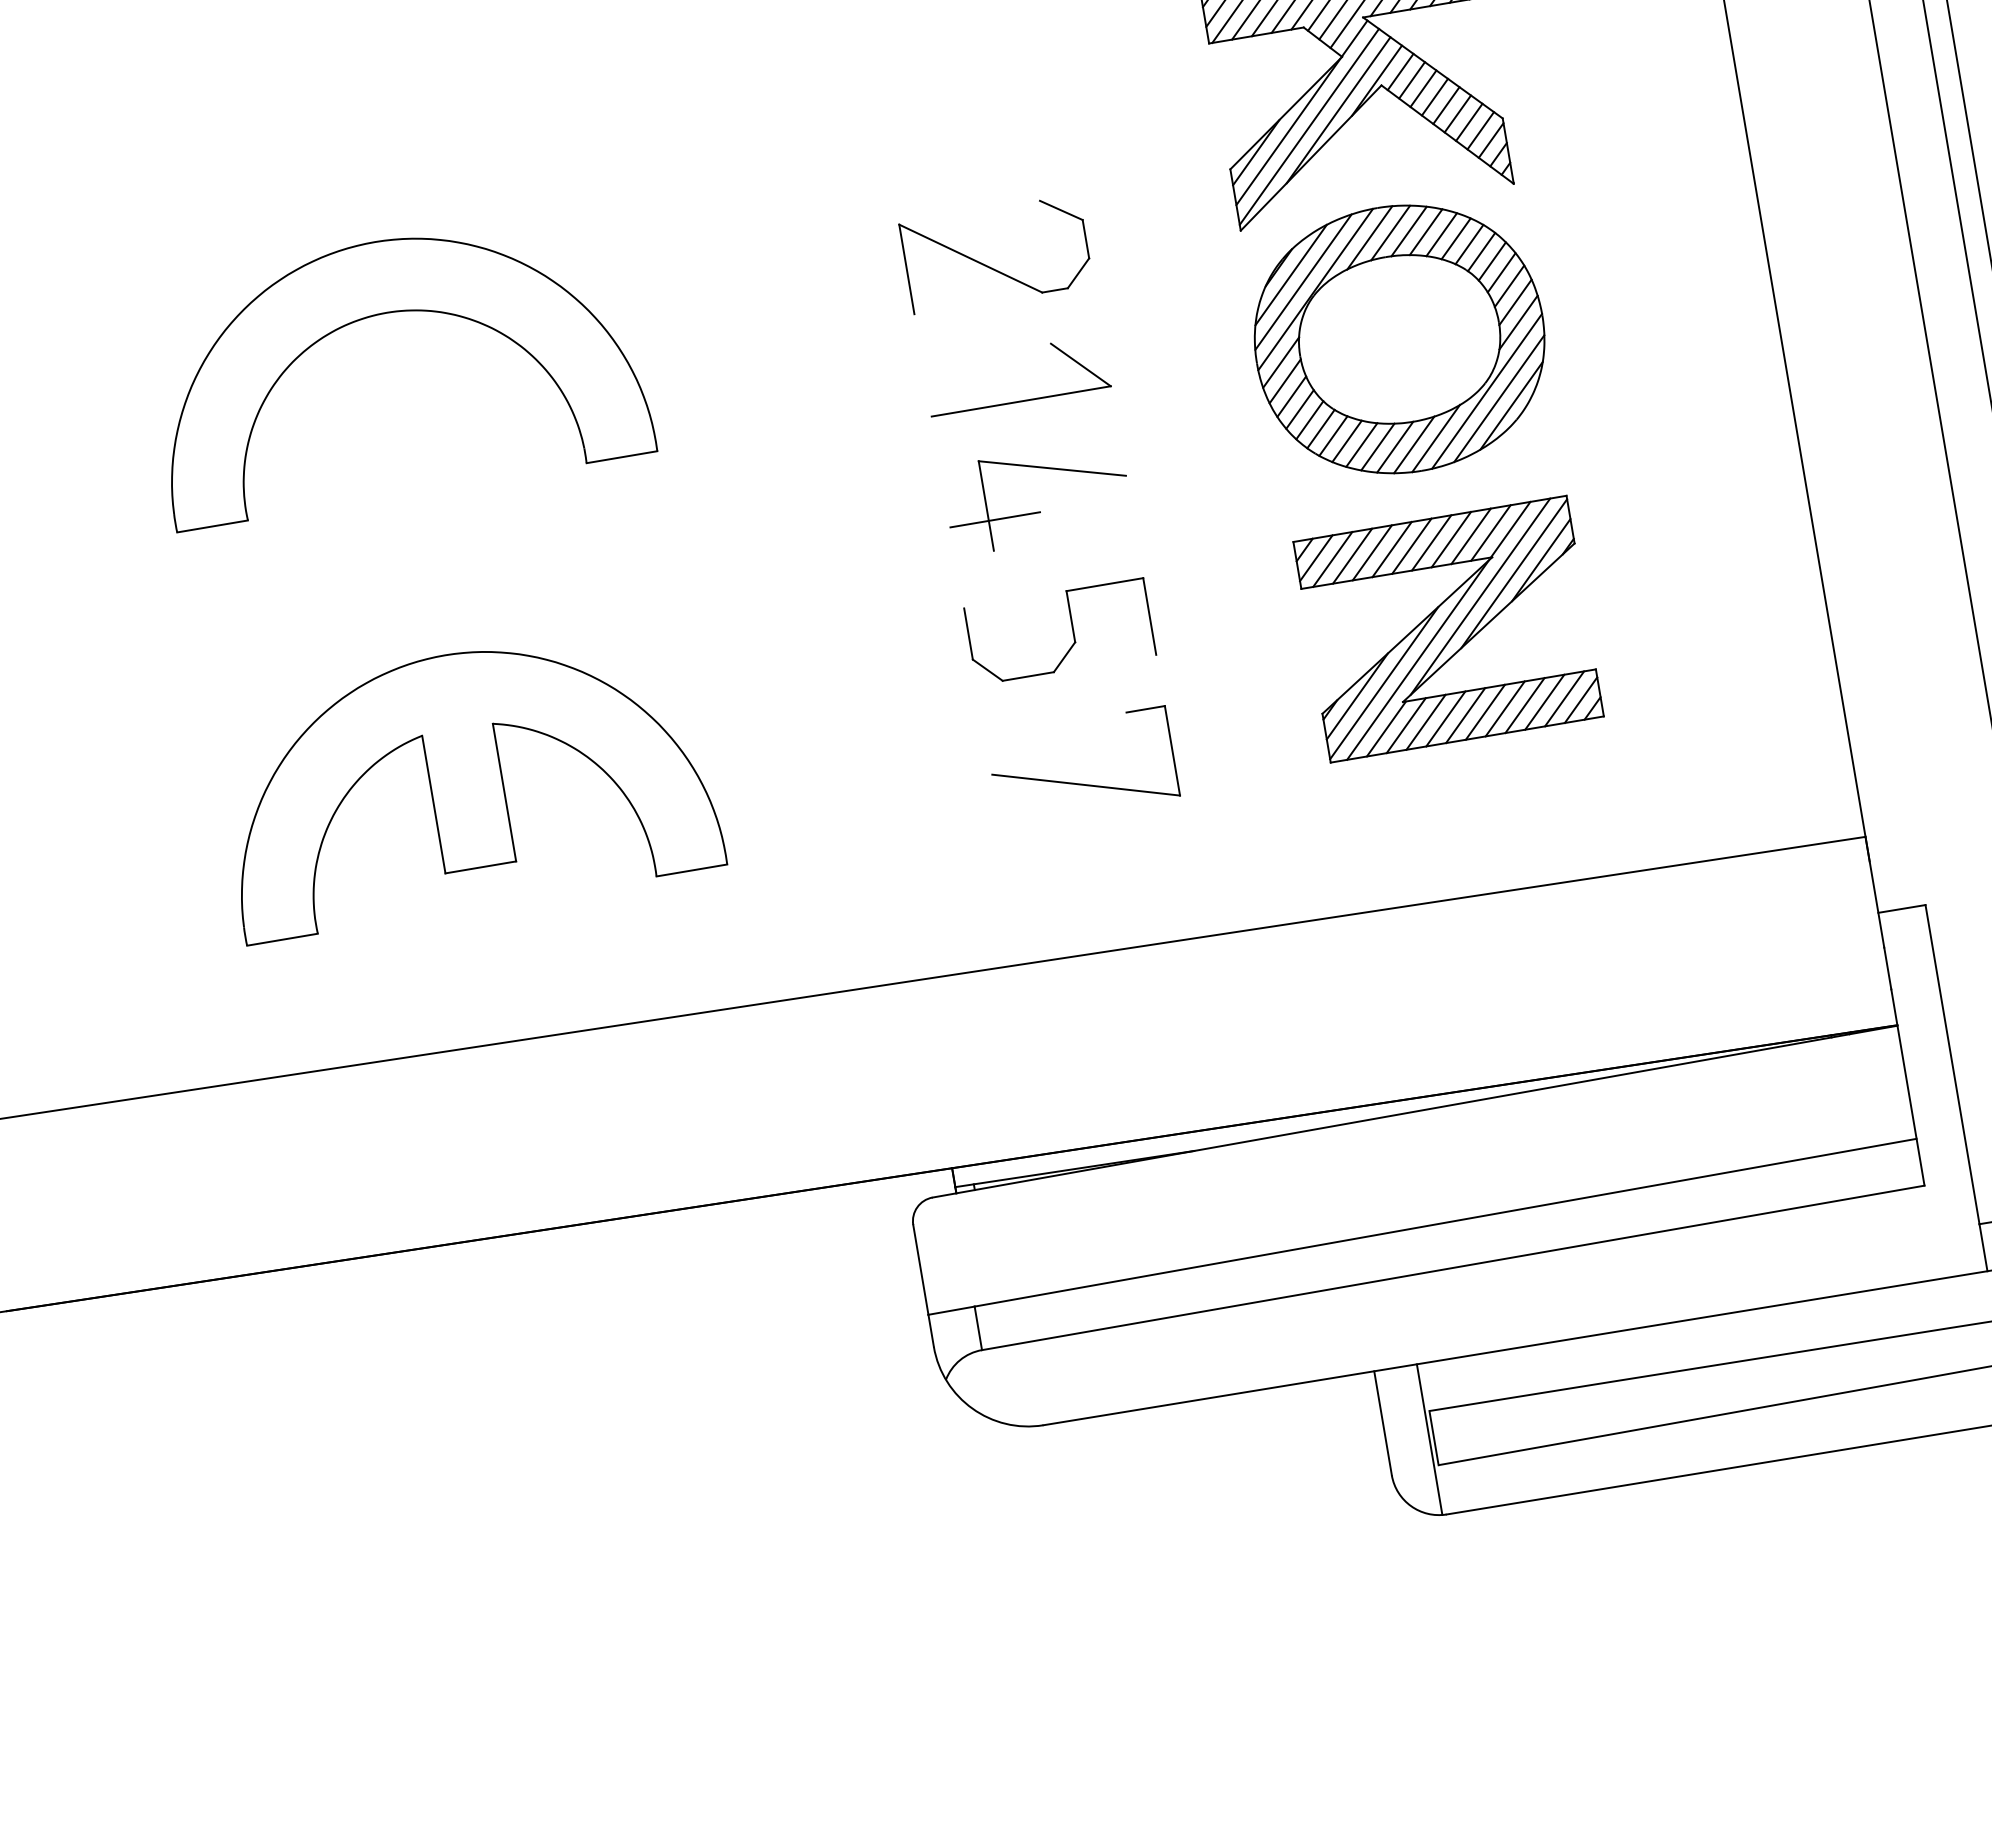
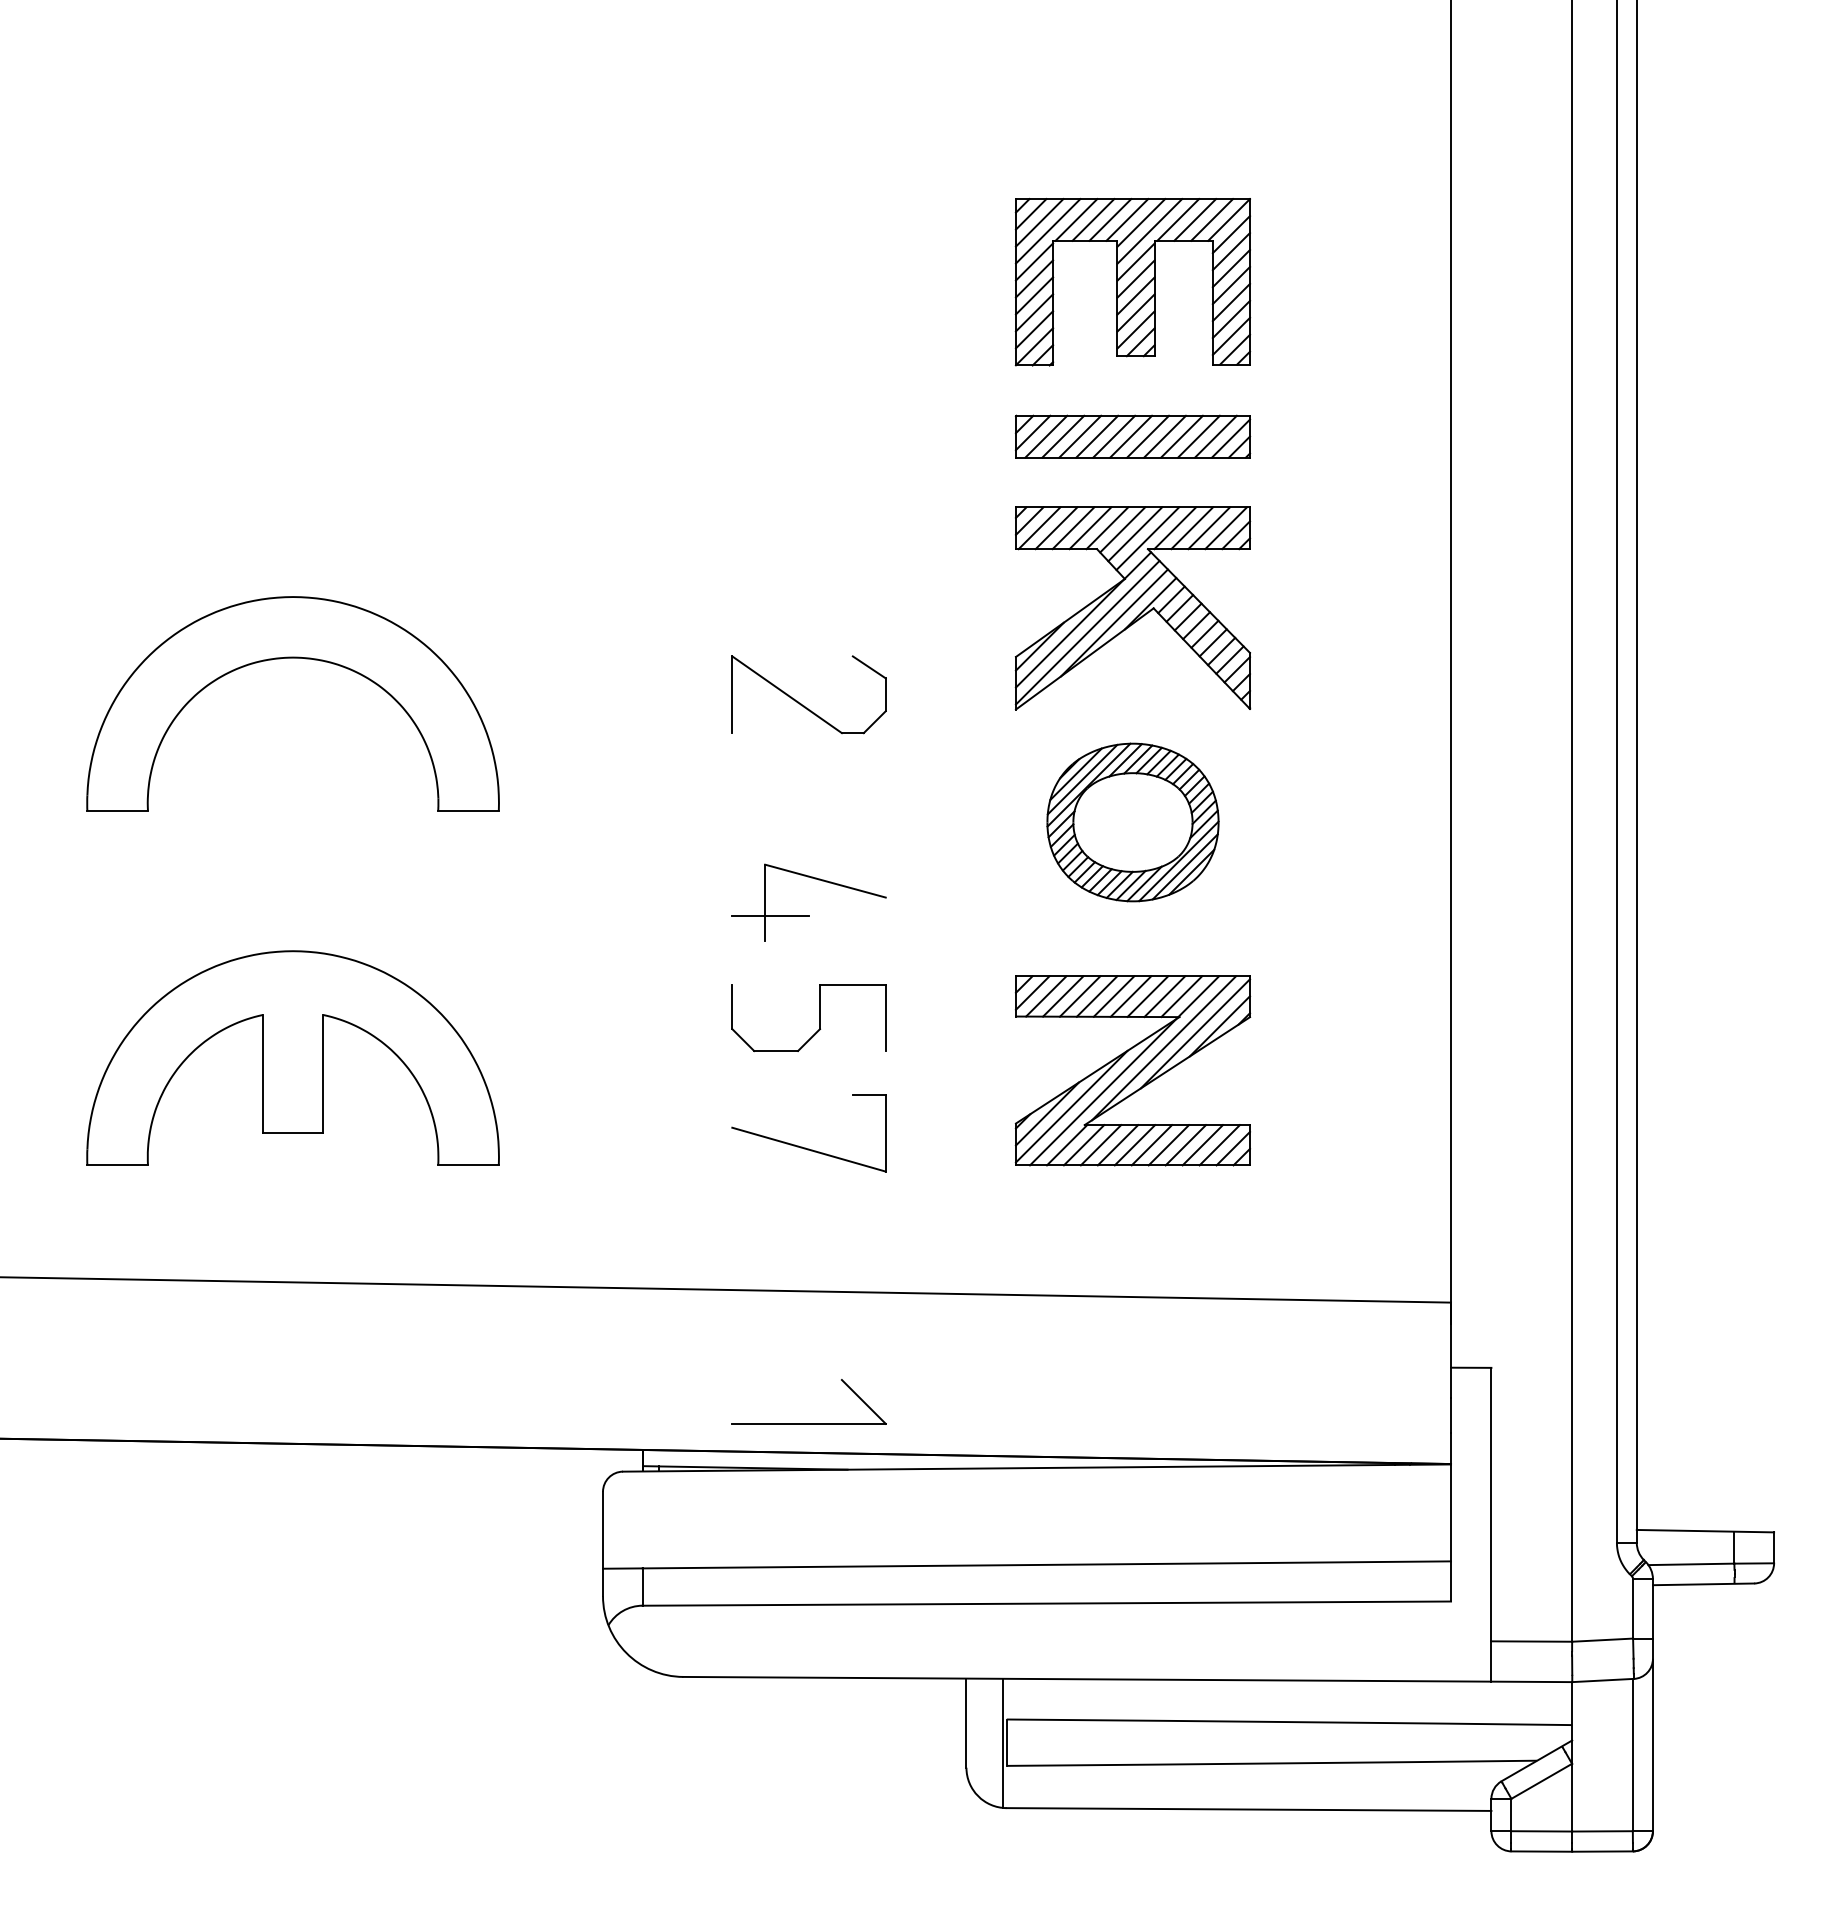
part: (1399, 339) -> (1132, 822), size x0.7
part: (1020, 401) -> (808, 1423), moved

